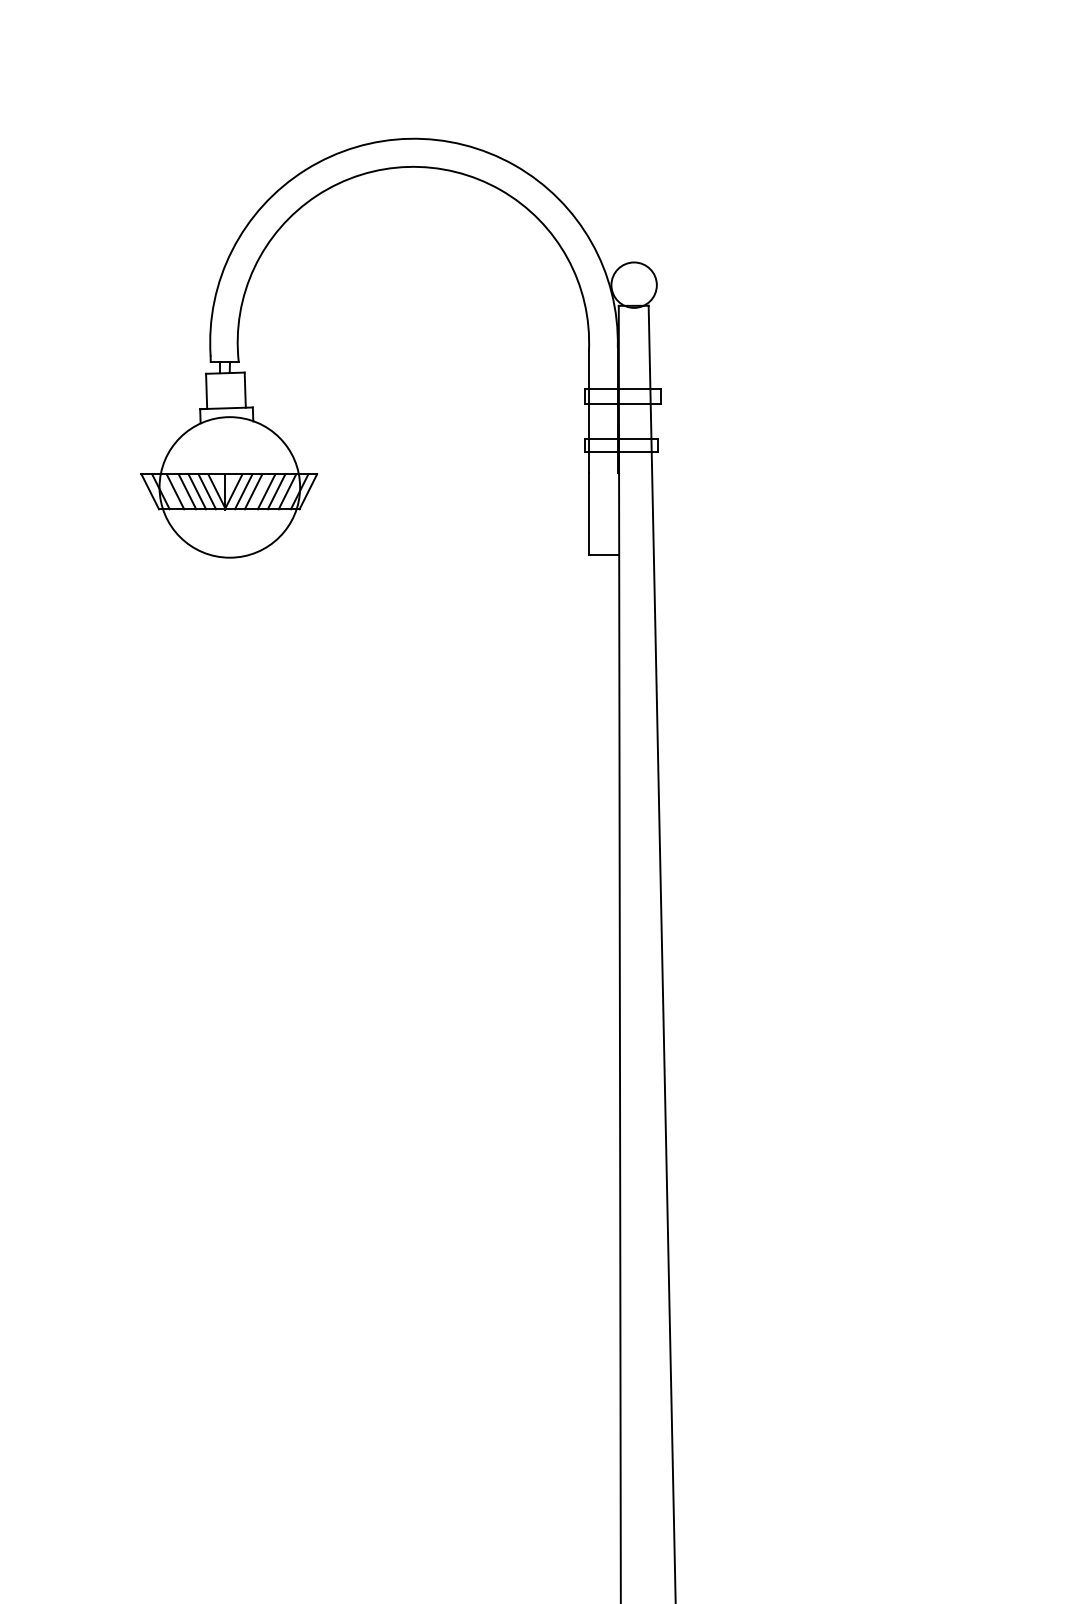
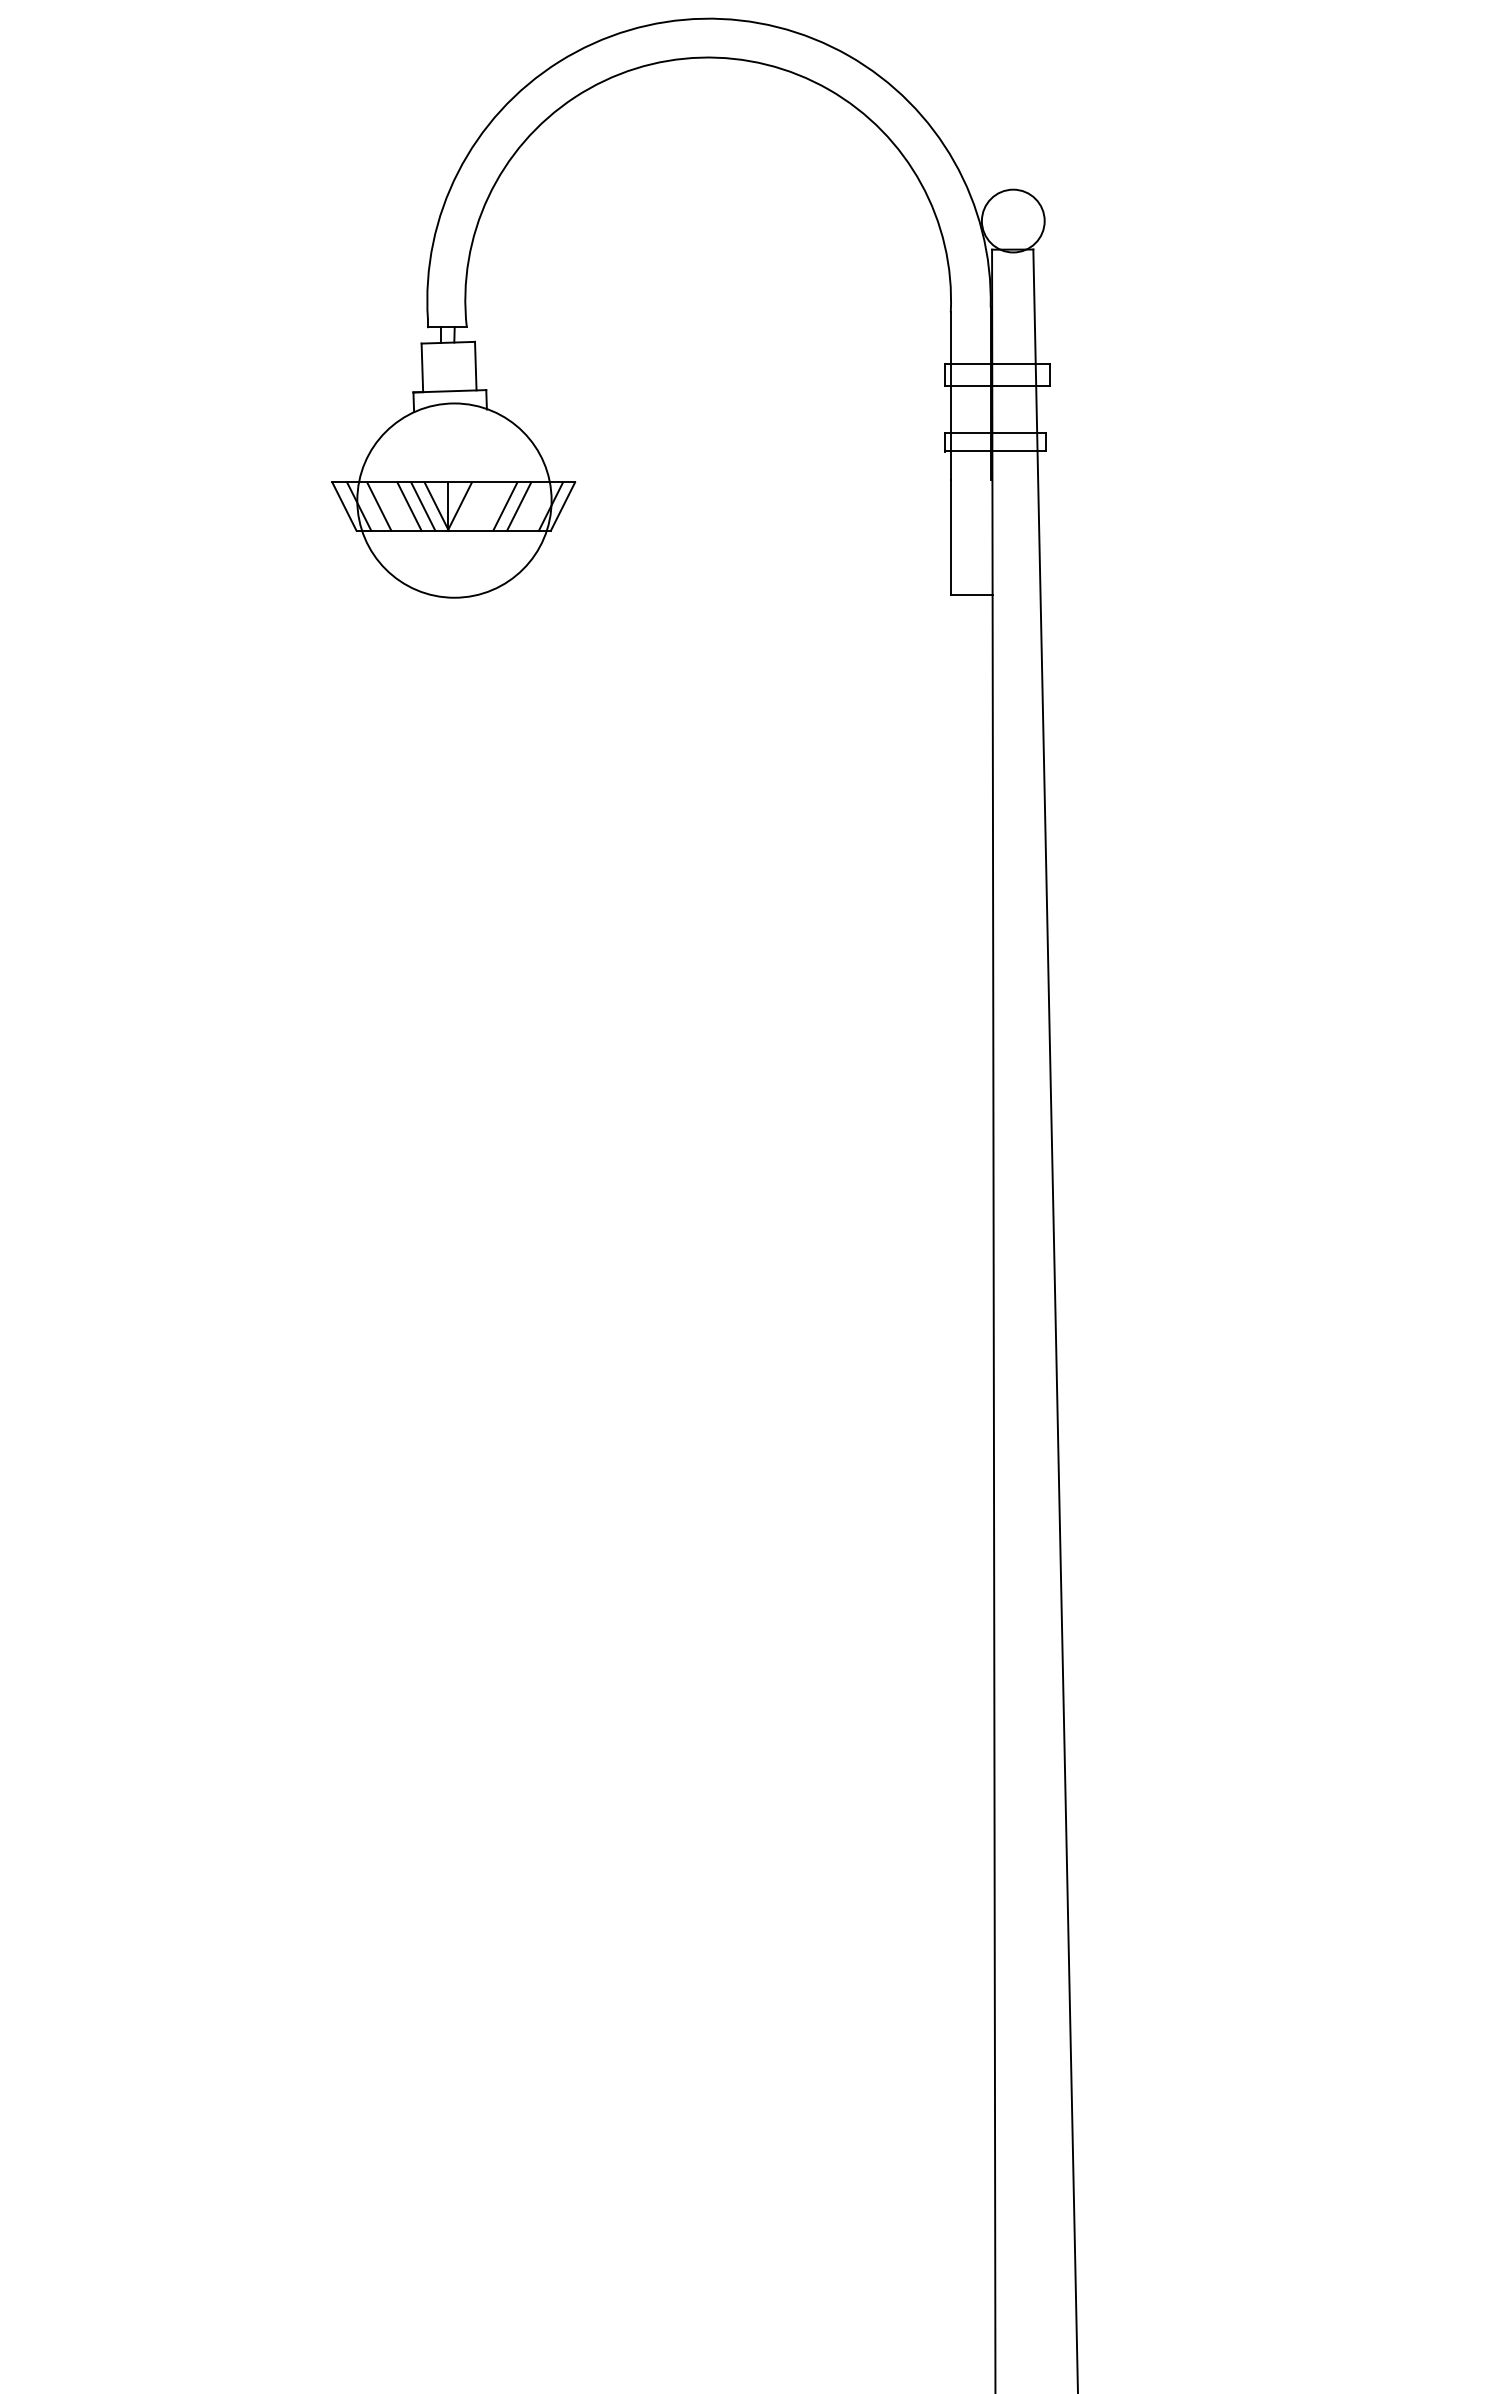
line: (187, 491) -> (395, 506), removed
line: (243, 491) -> (473, 506), removed
line: (253, 491) -> (487, 506), removed
line: (287, 491) -> (534, 506), removed

